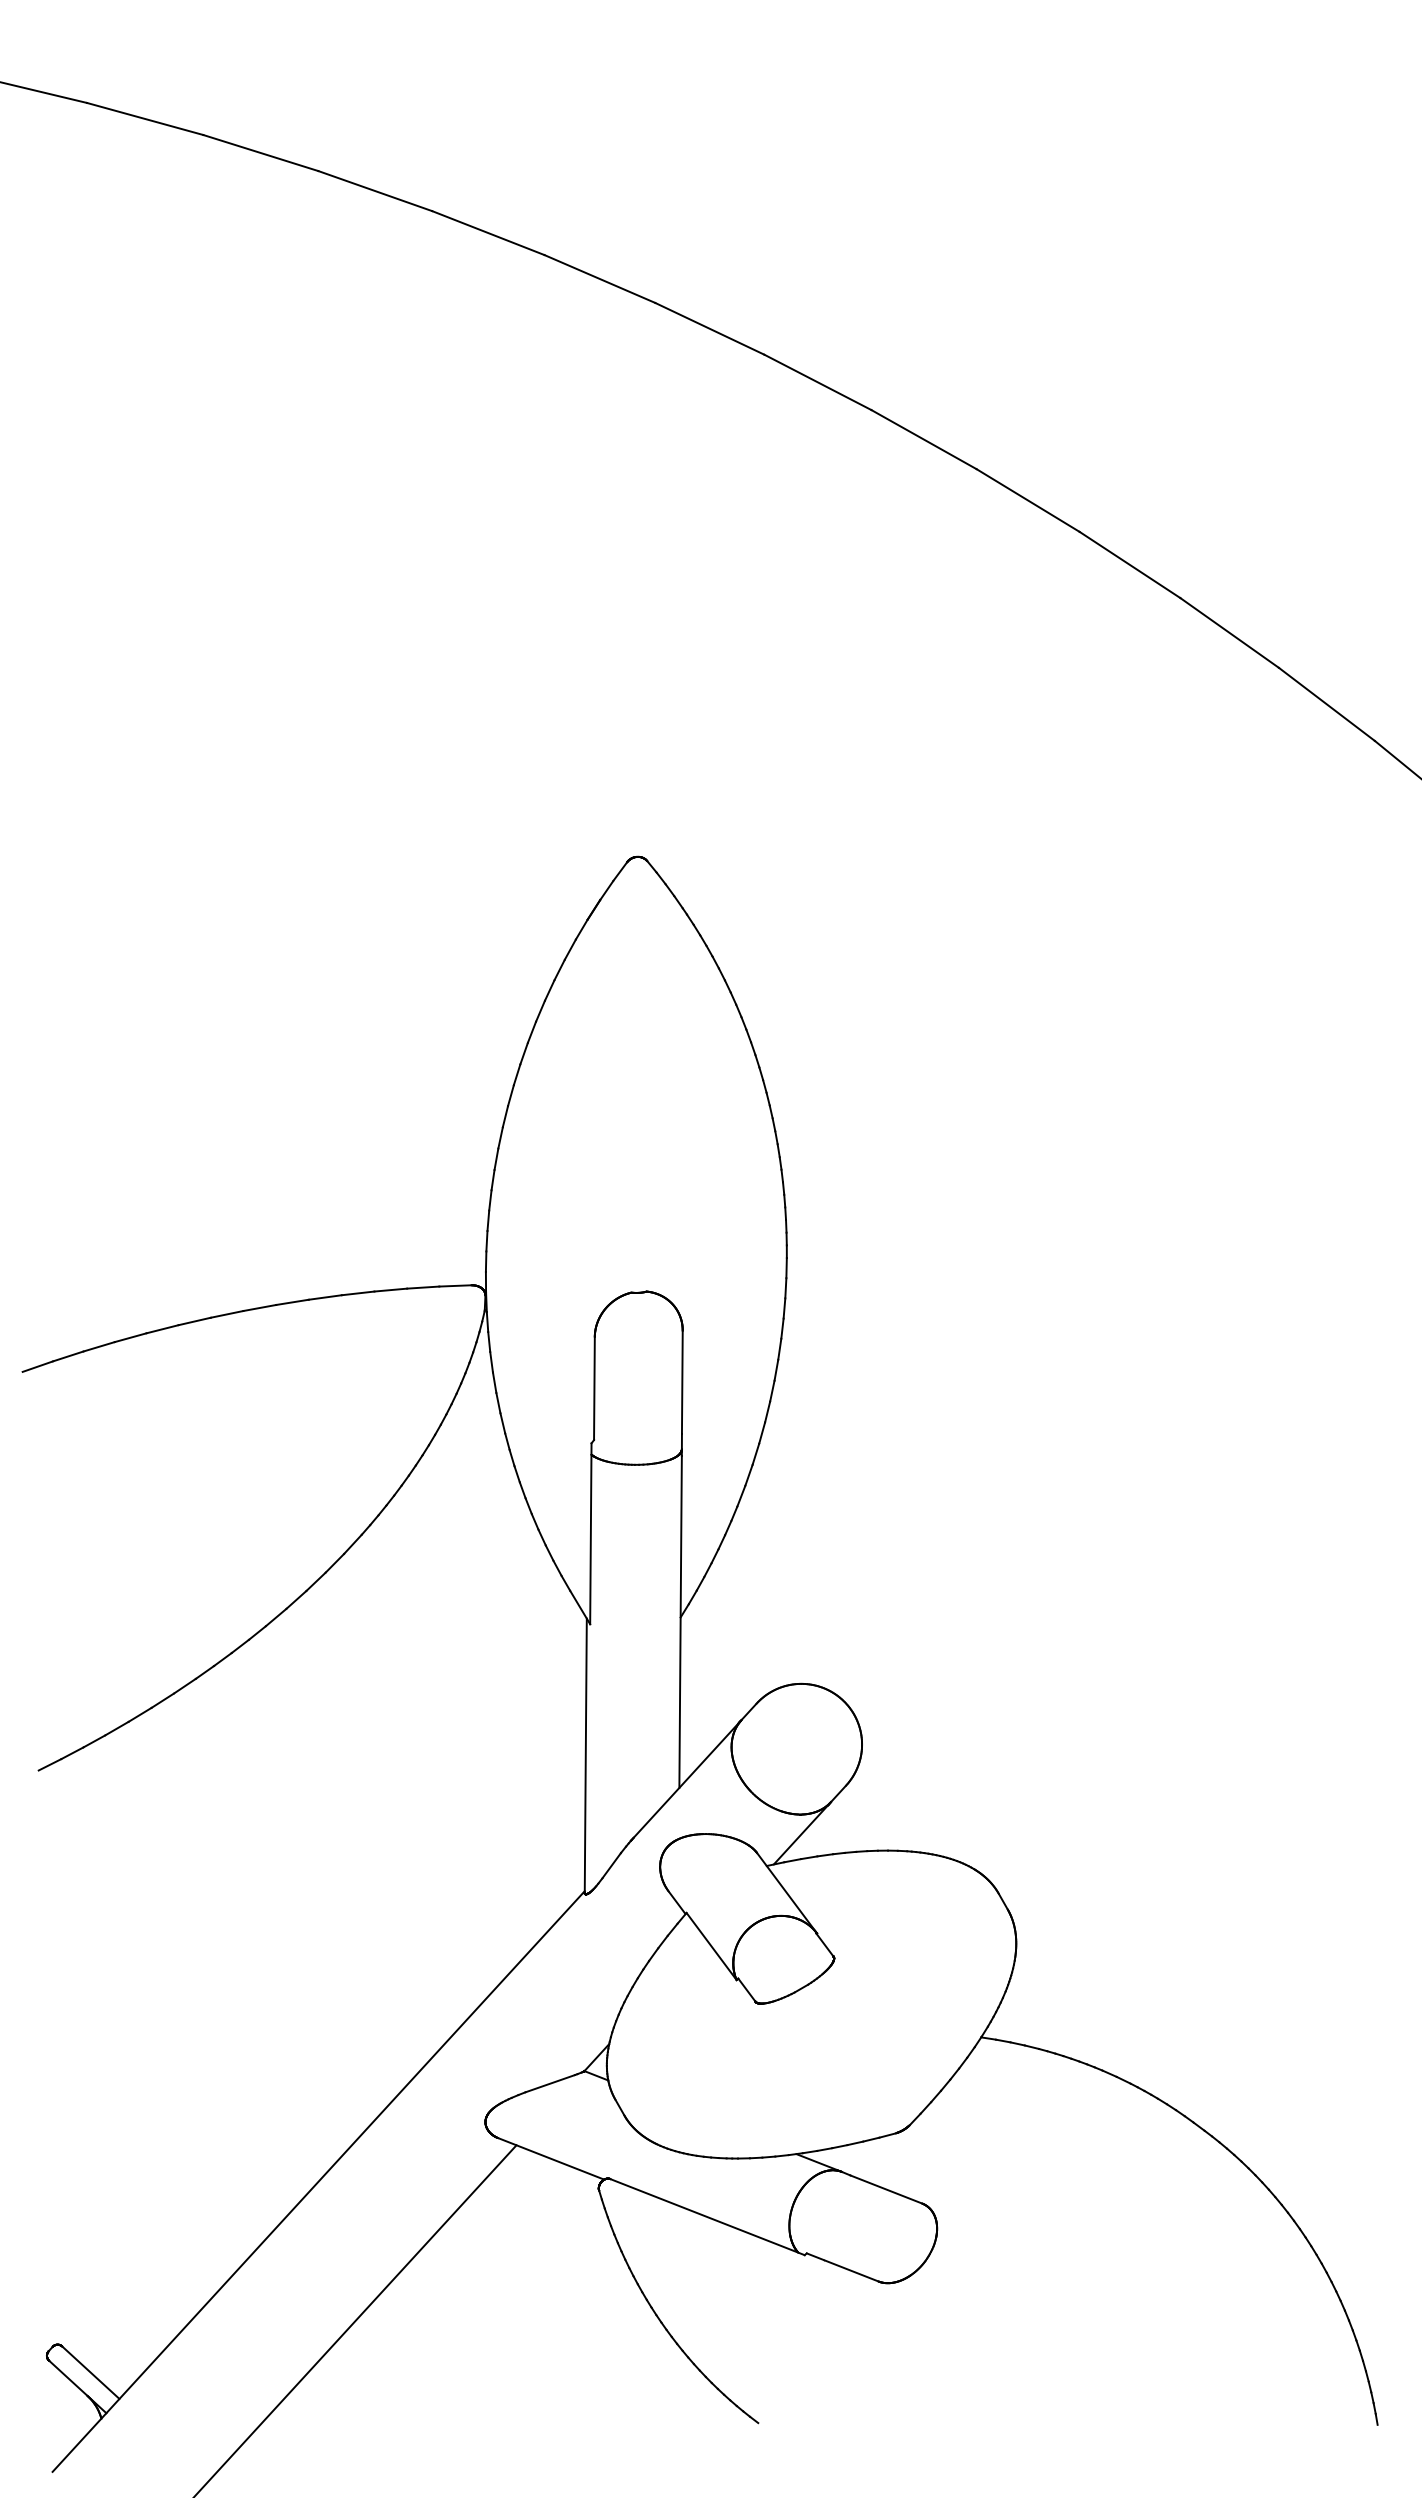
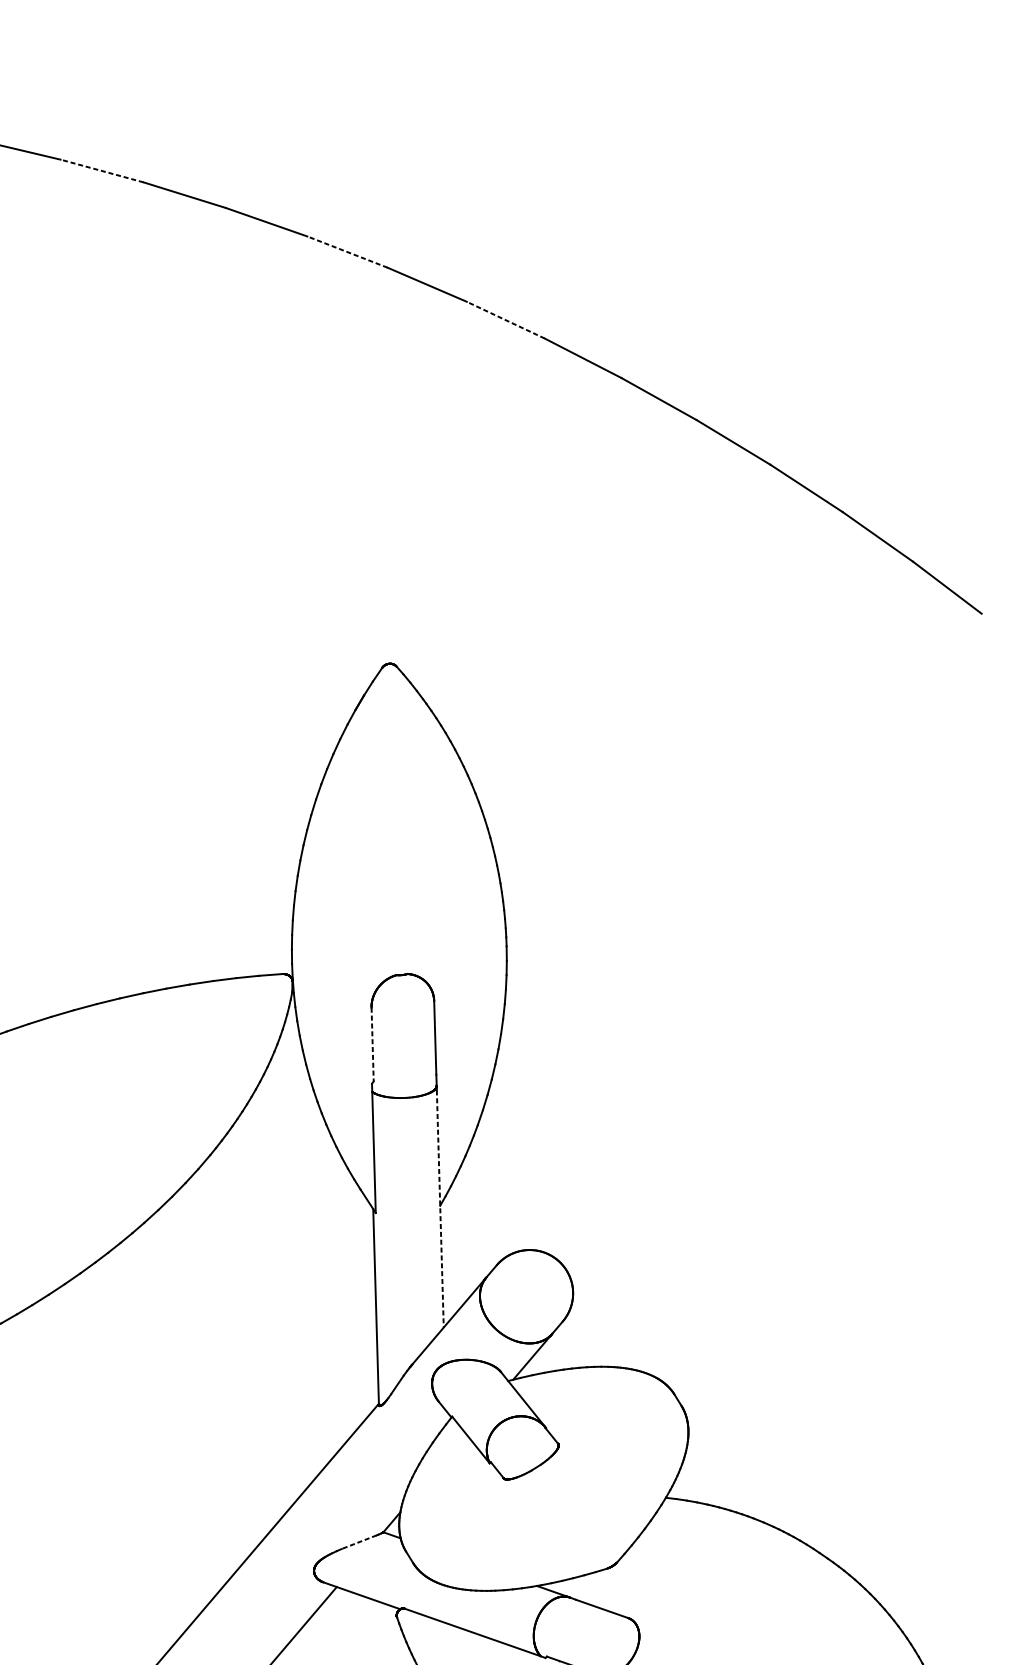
line: (260, 152) -> (101, 170), solid -> dashed
line: (599, 278) -> (347, 251), solid -> dashed
line: (817, 382) -> (505, 320), solid -> dashed
line: (594, 1388) -> (372, 1044), solid -> dashed
line: (680, 1621) -> (440, 1208), solid -> dashed
line: (549, 2083) -> (358, 1542), solid -> dashed

